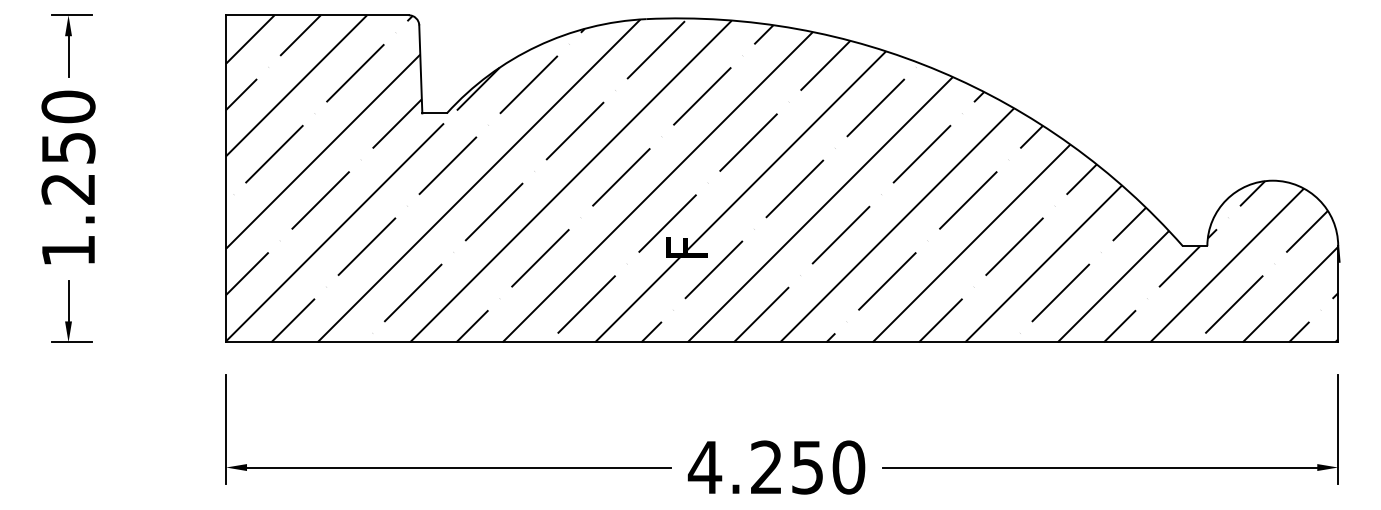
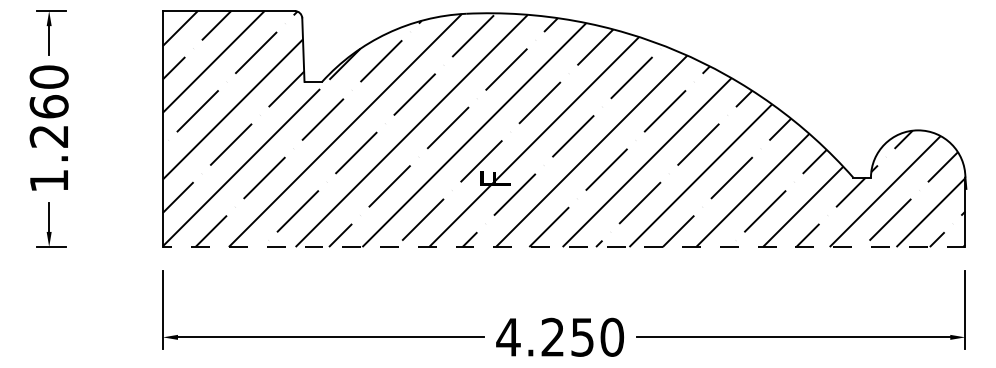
text: (68, 147) -> (49, 106), 1.250 -> 1.260
line: (781, 342) -> (563, 247), solid -> dashed

